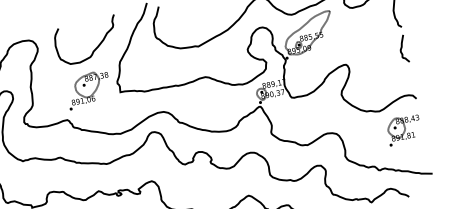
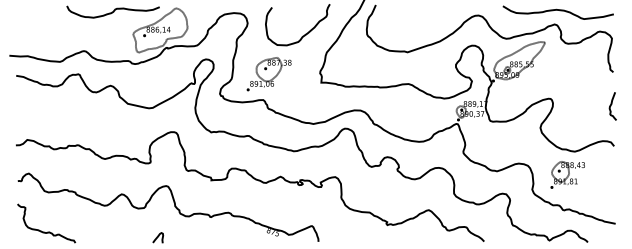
curve: (402, 49) -> (611, 106), moved
part: (87, 90) -> (268, 74), moved
part: (403, 129) -> (567, 174), moved

